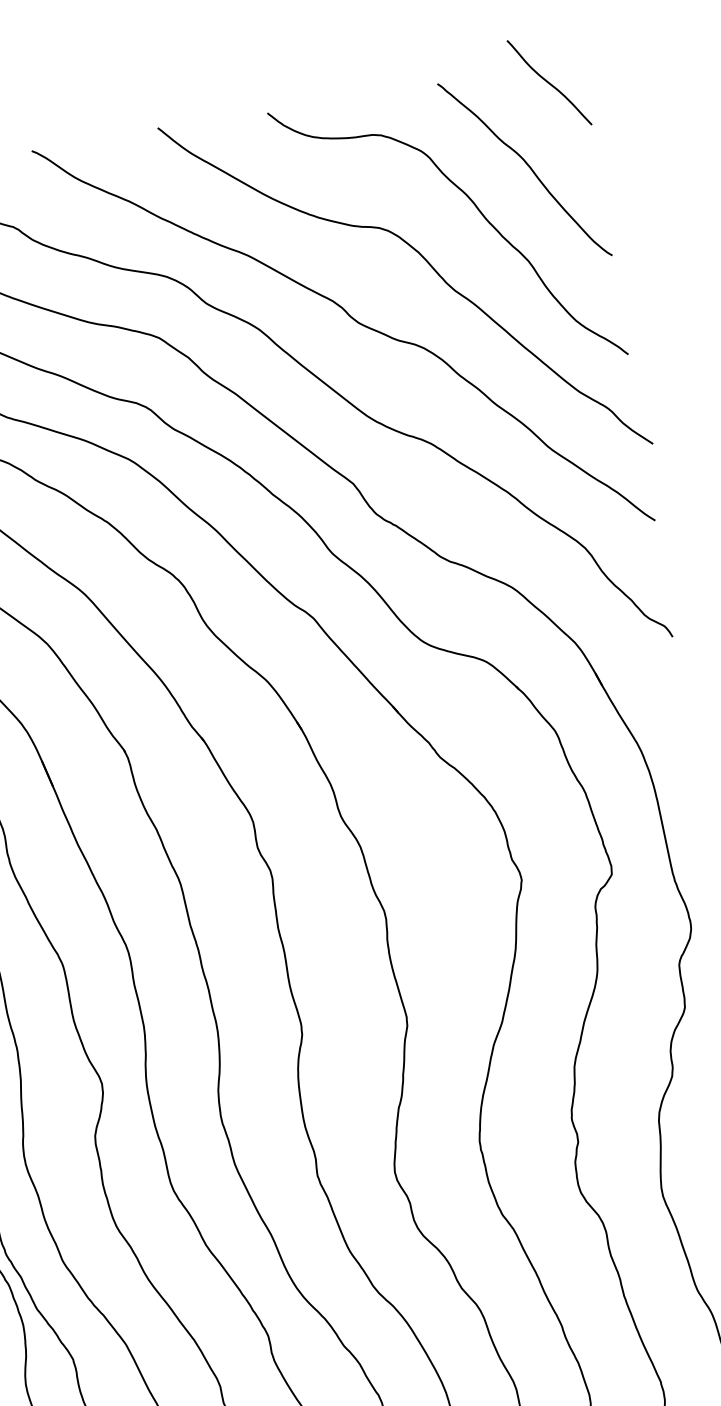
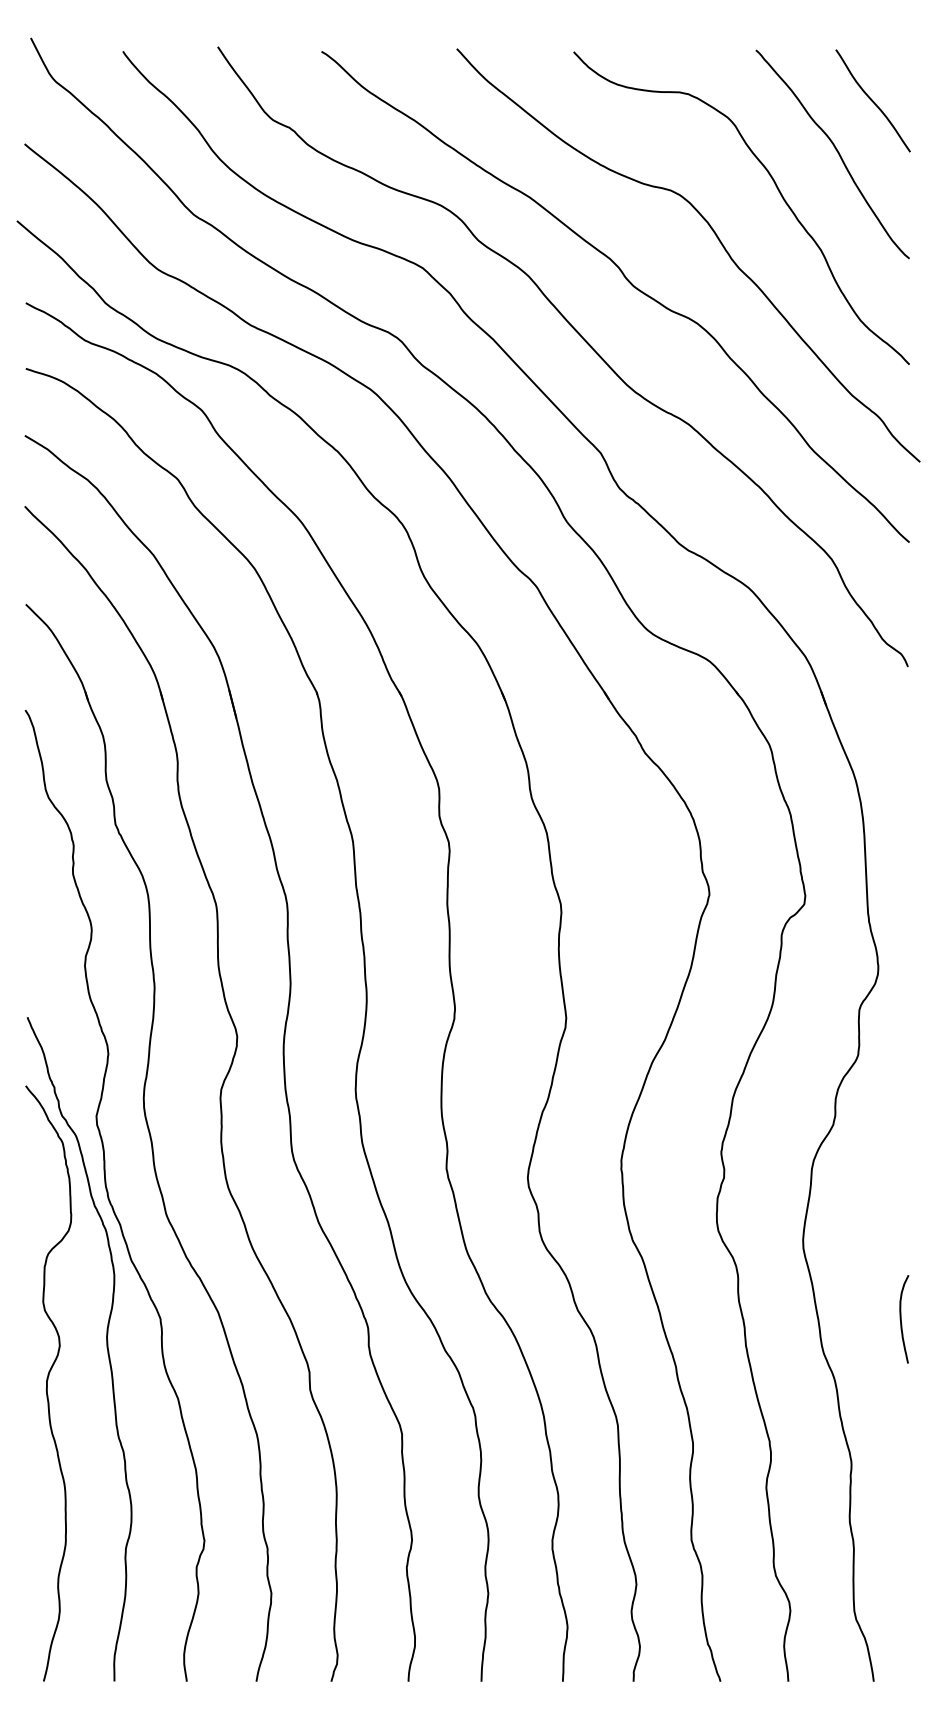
curve: (548, 82) -> (872, 100), moved

